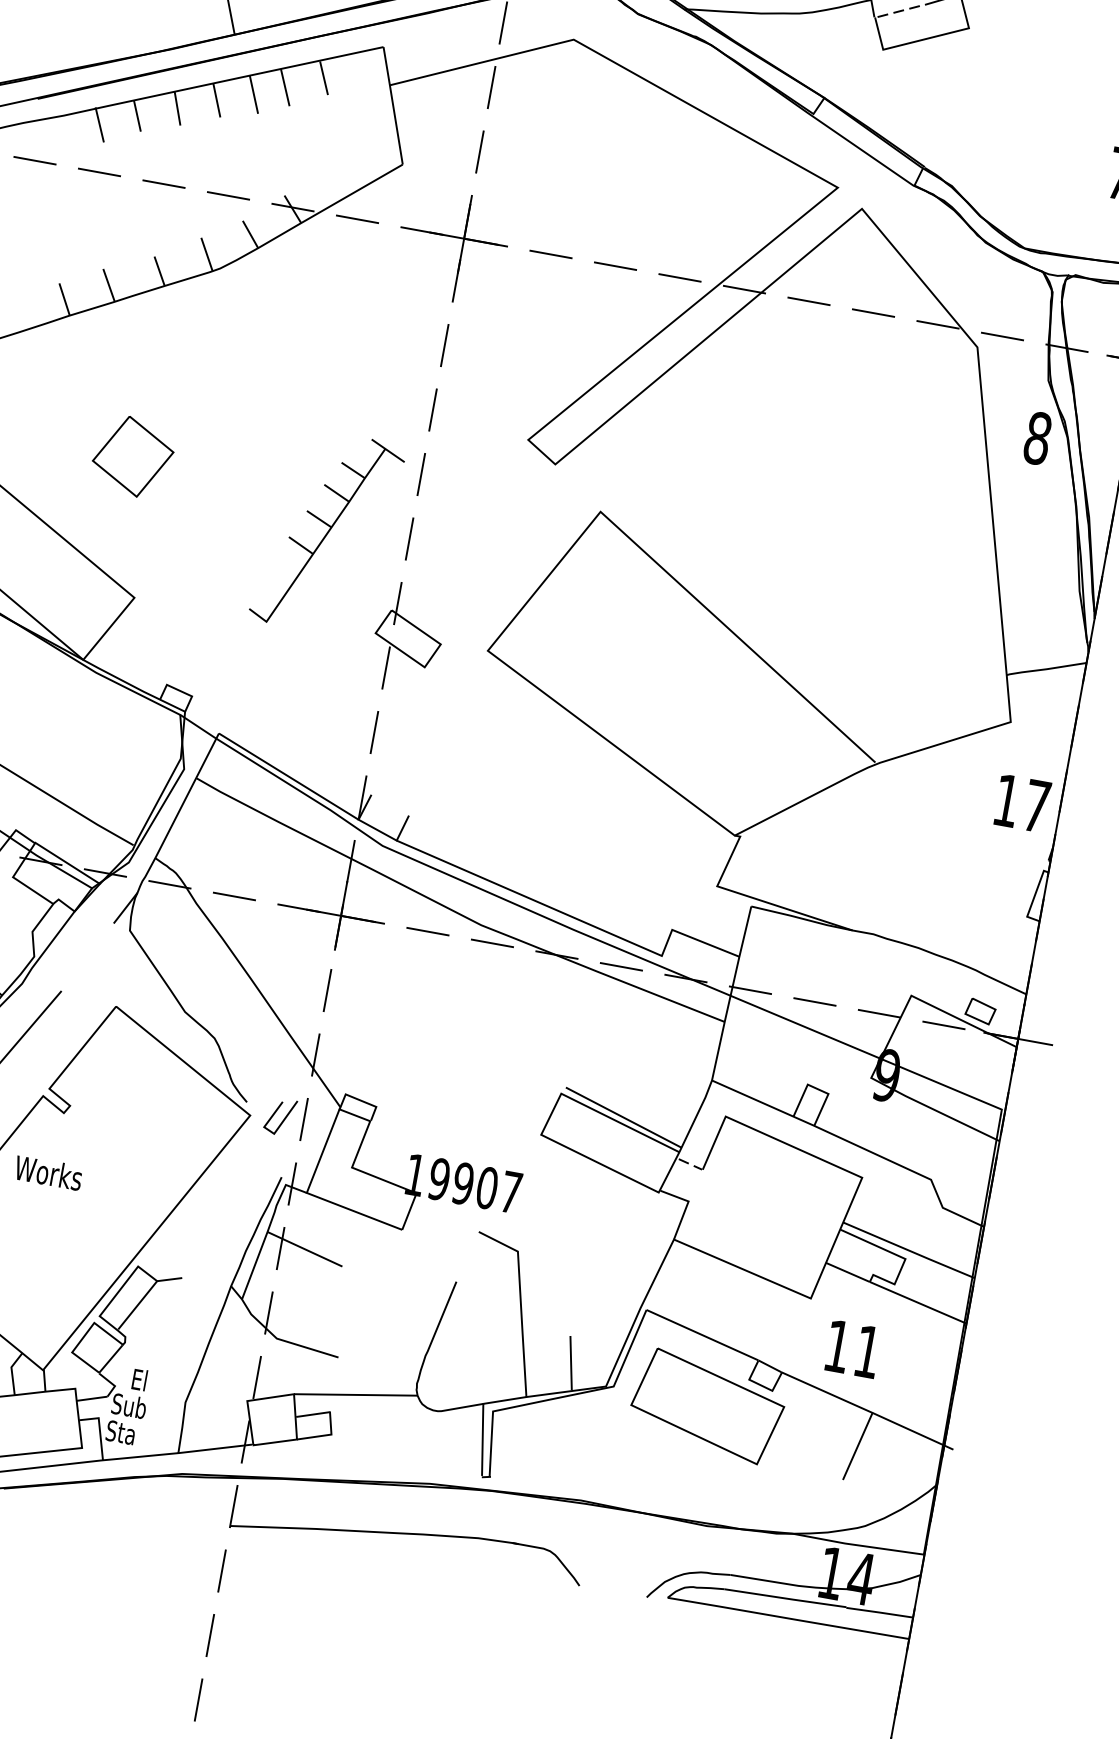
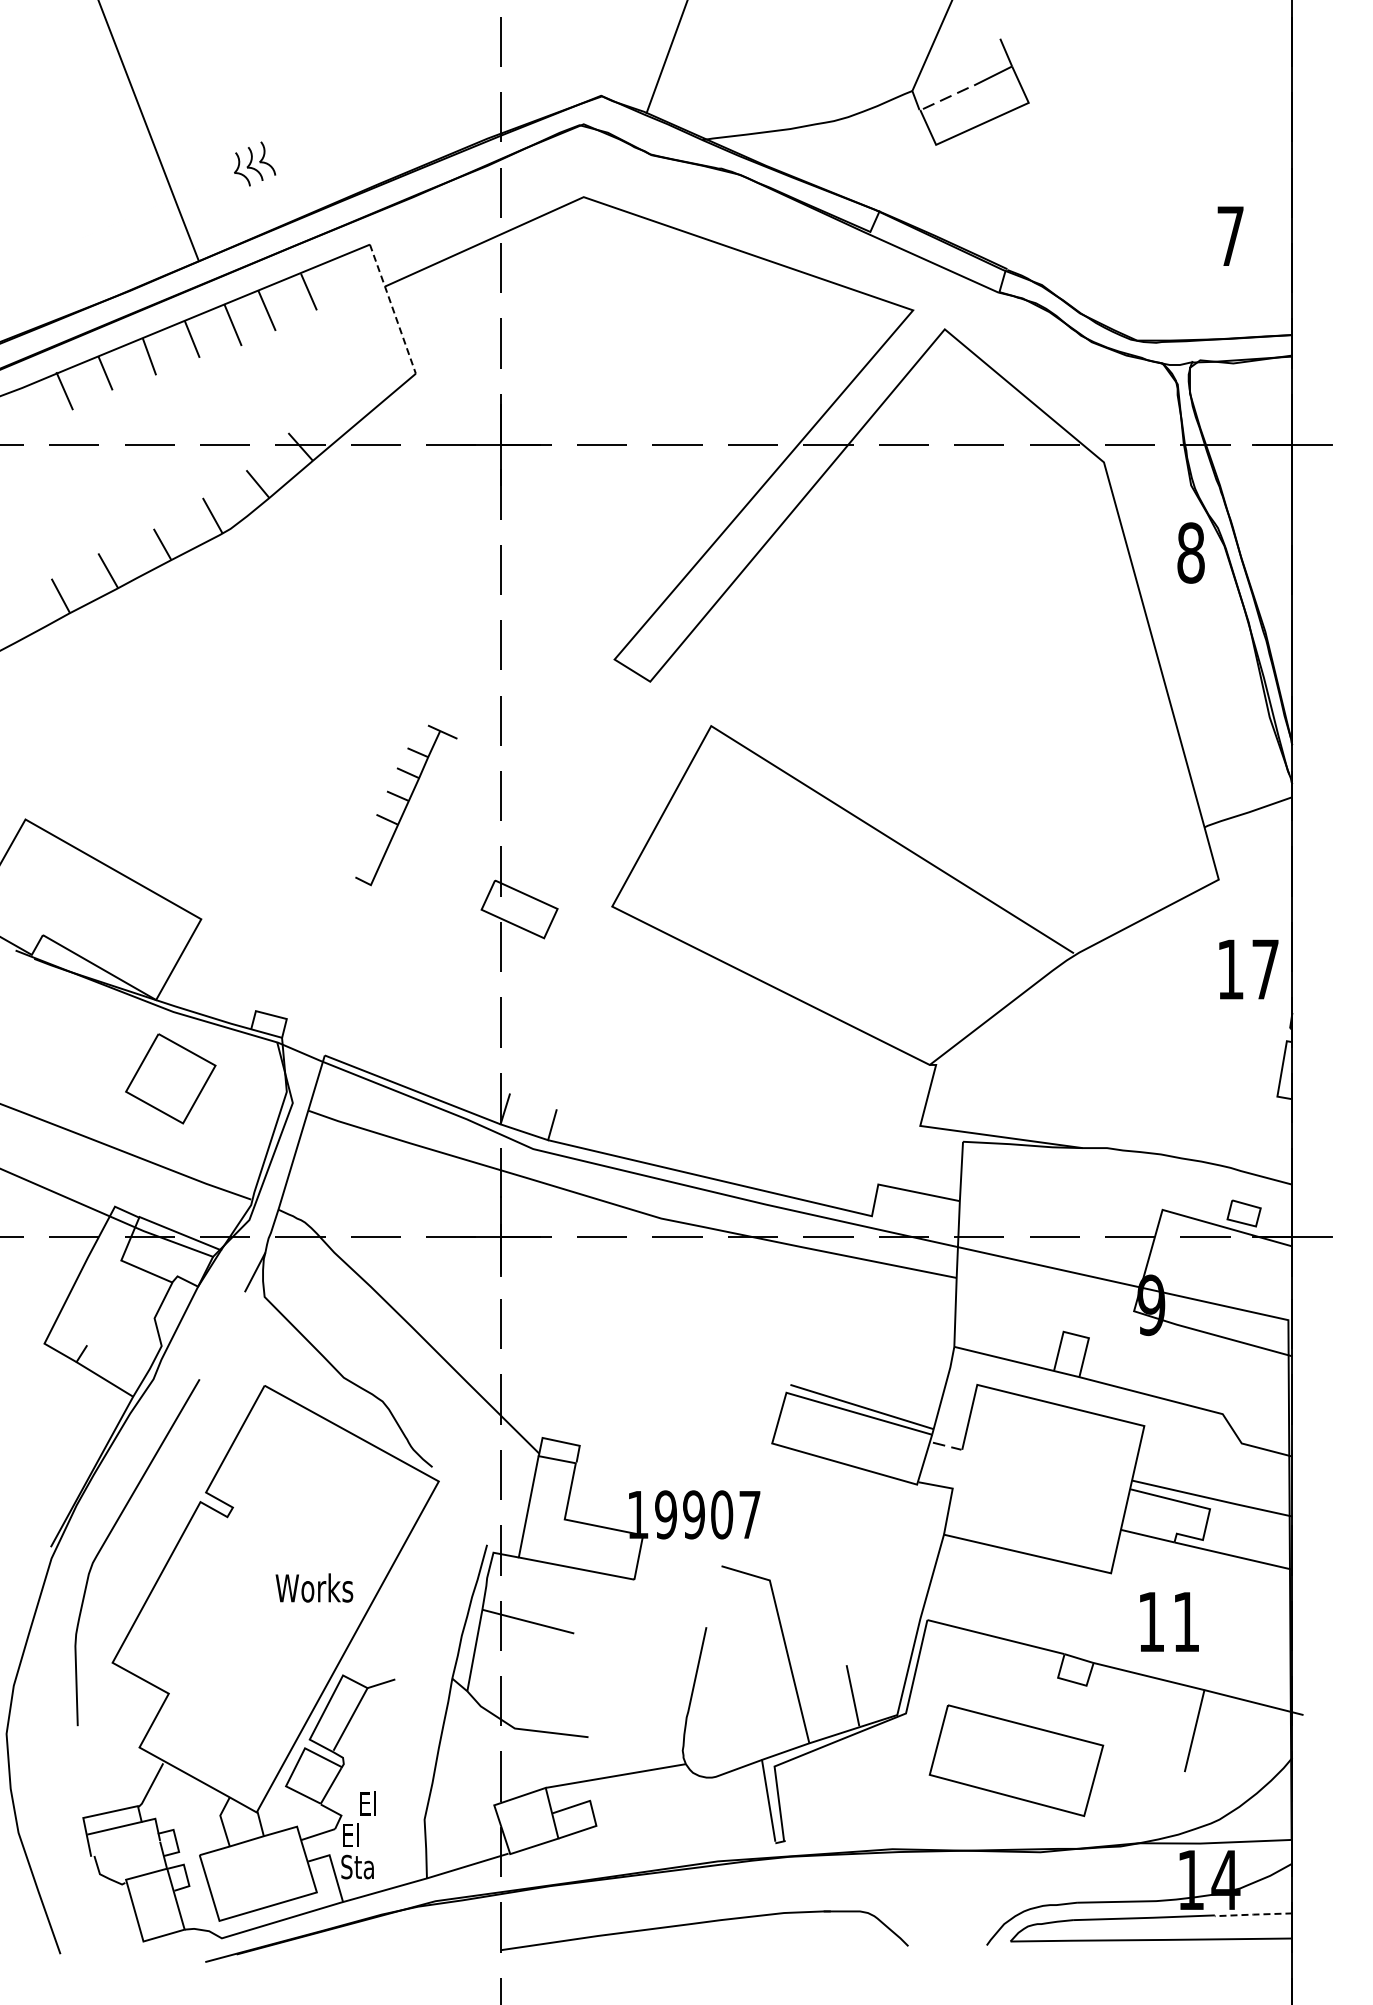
line: (392, 106) -> (392, 309), solid -> dashed
part: (132, 456) -> (170, 1078), moved
part: (327, 532) -> (406, 805), size x0.7
line: (283, 1118) -> (477, 1478), removed
text: (48, 1172) -> (314, 1587), moved
text: (129, 1405) -> (361, 1834), Sub -> El
part: (707, 1406) -> (1016, 1760), moved
line: (879, 1612) -> (1253, 1914), solid -> dashed

